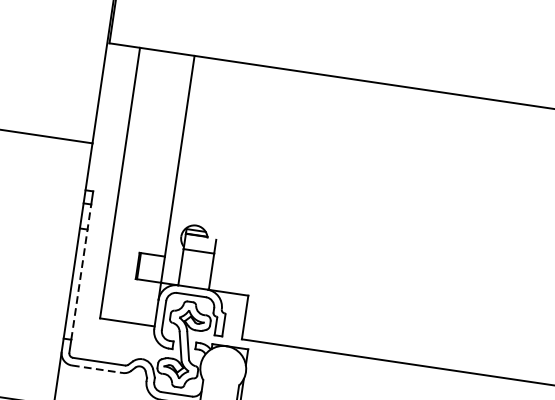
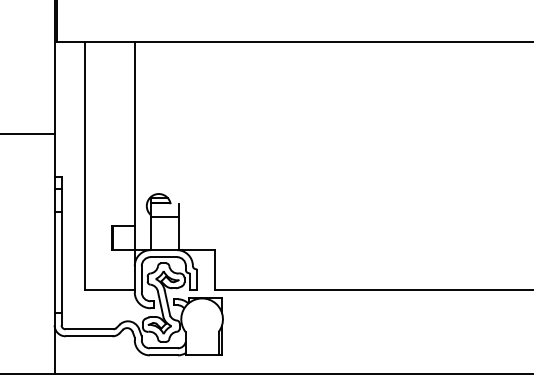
line: (81, 271) -> (61, 250), dashed -> solid
line: (97, 369) -> (89, 336), dashed -> solid

